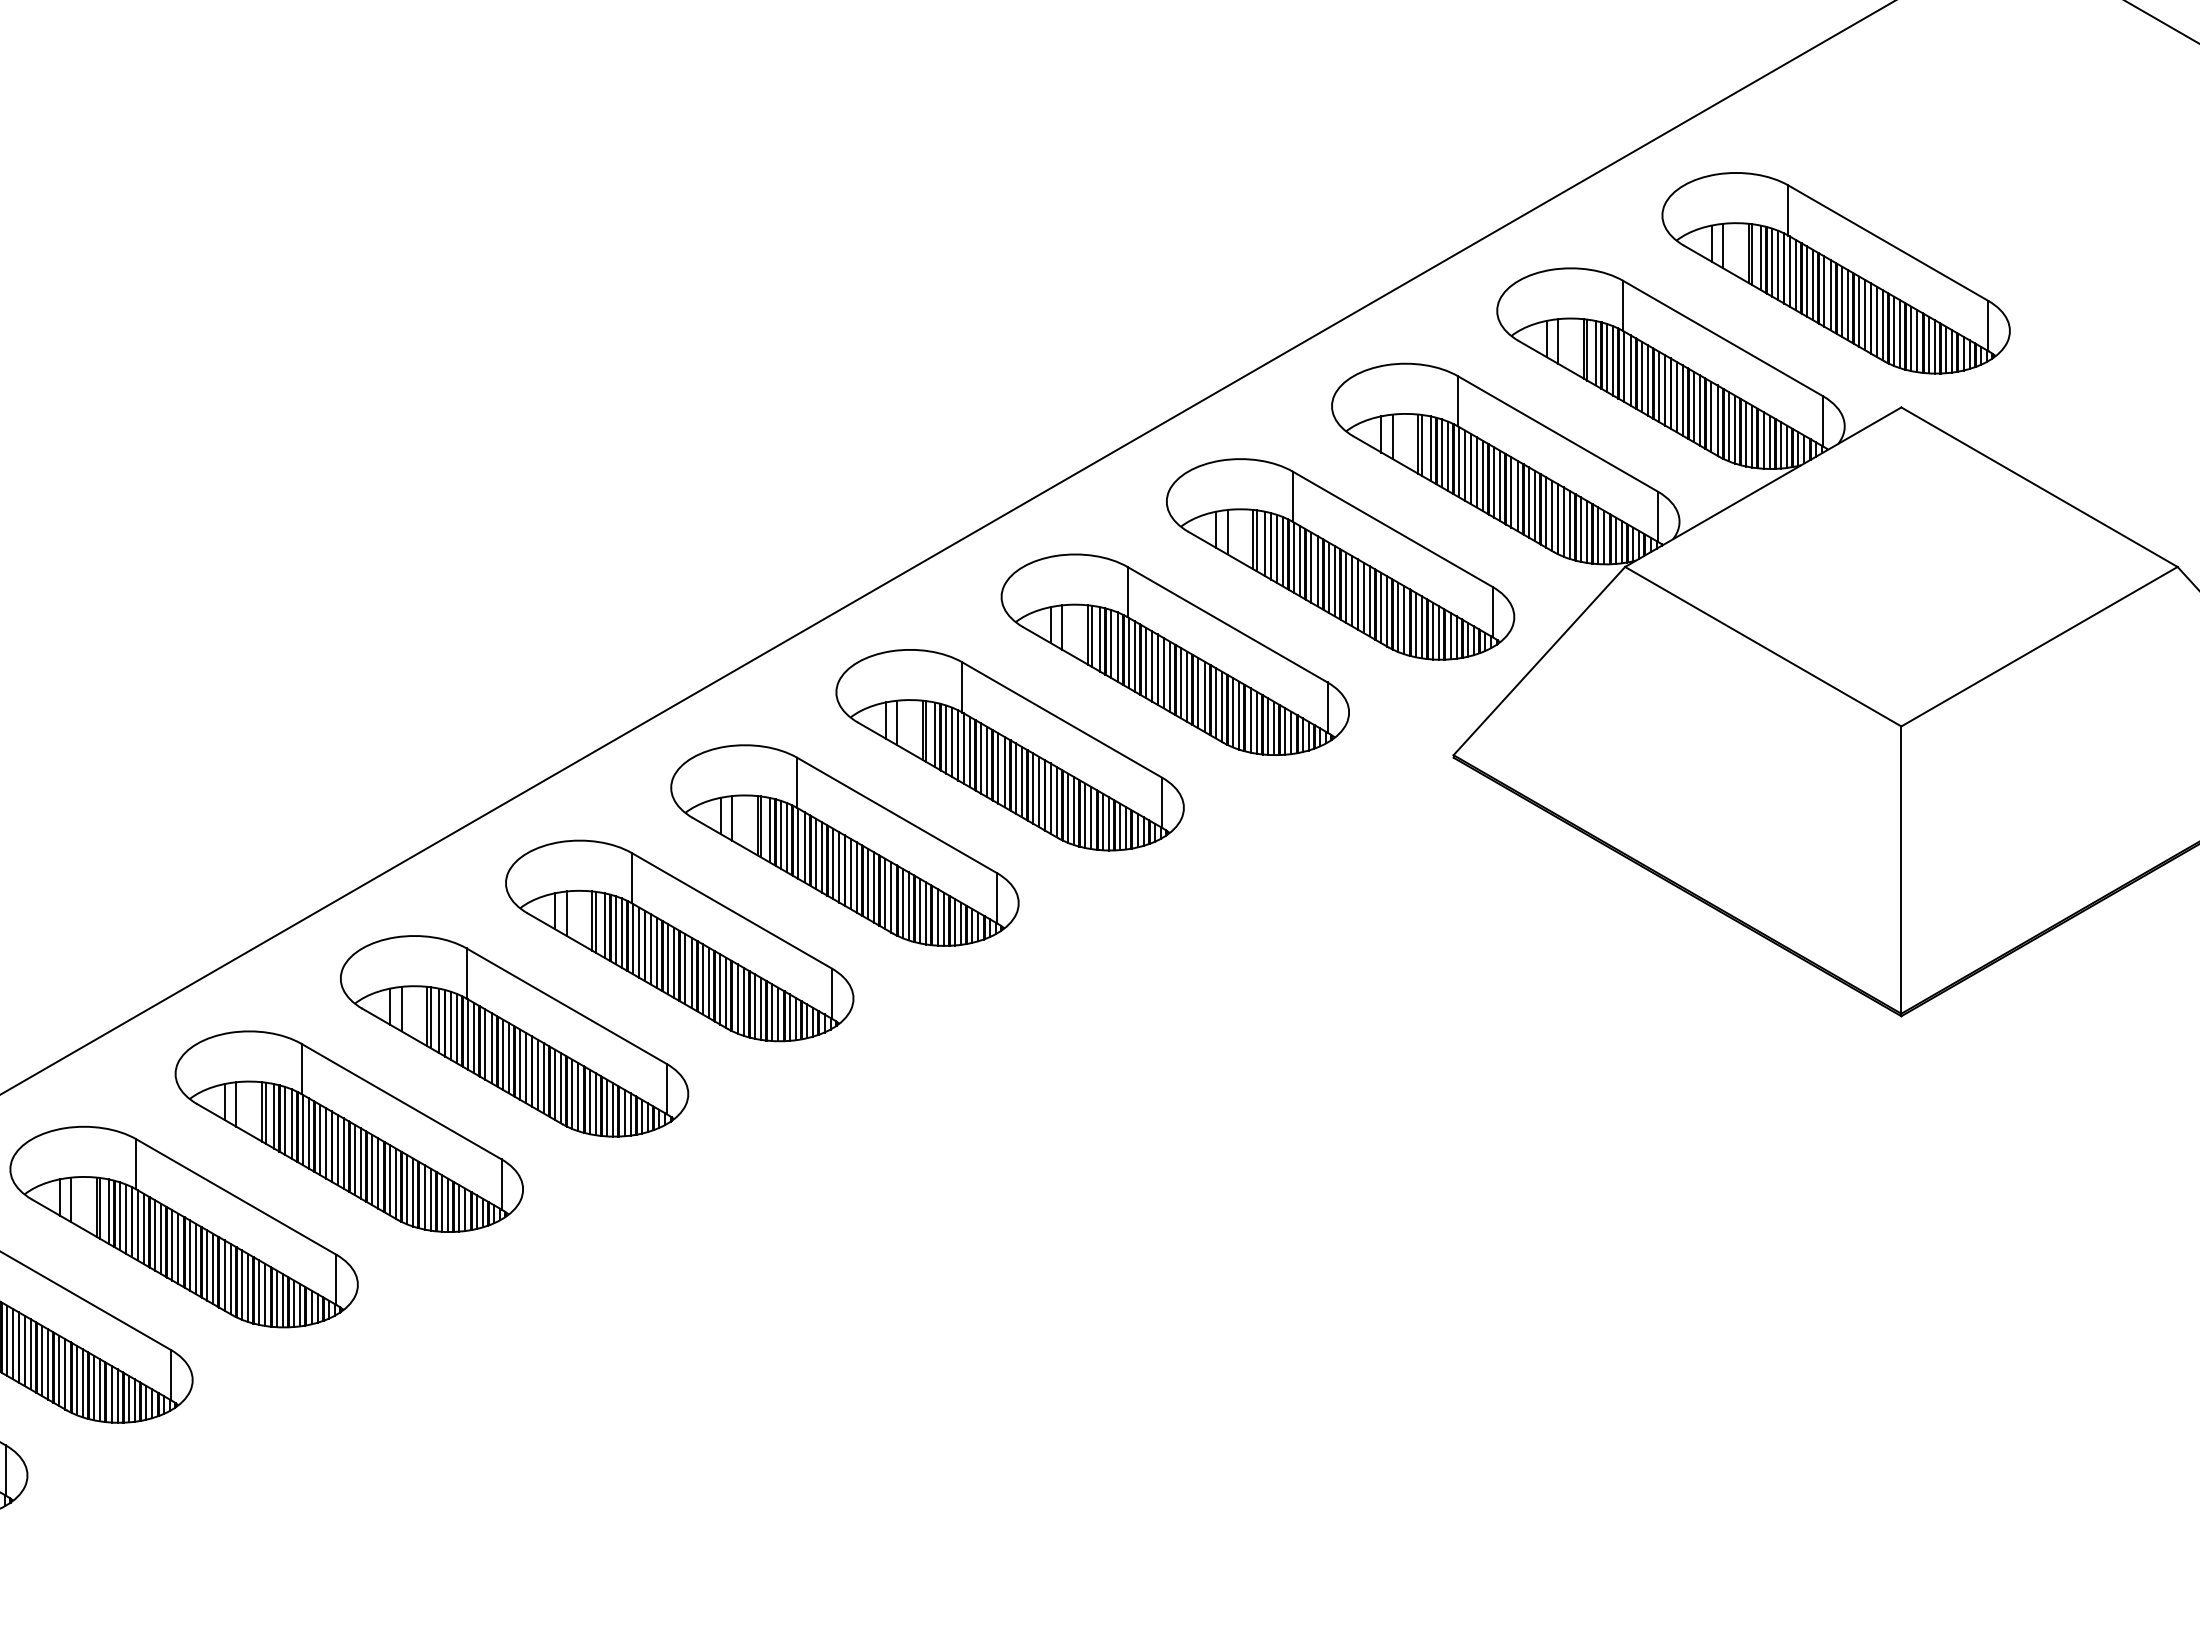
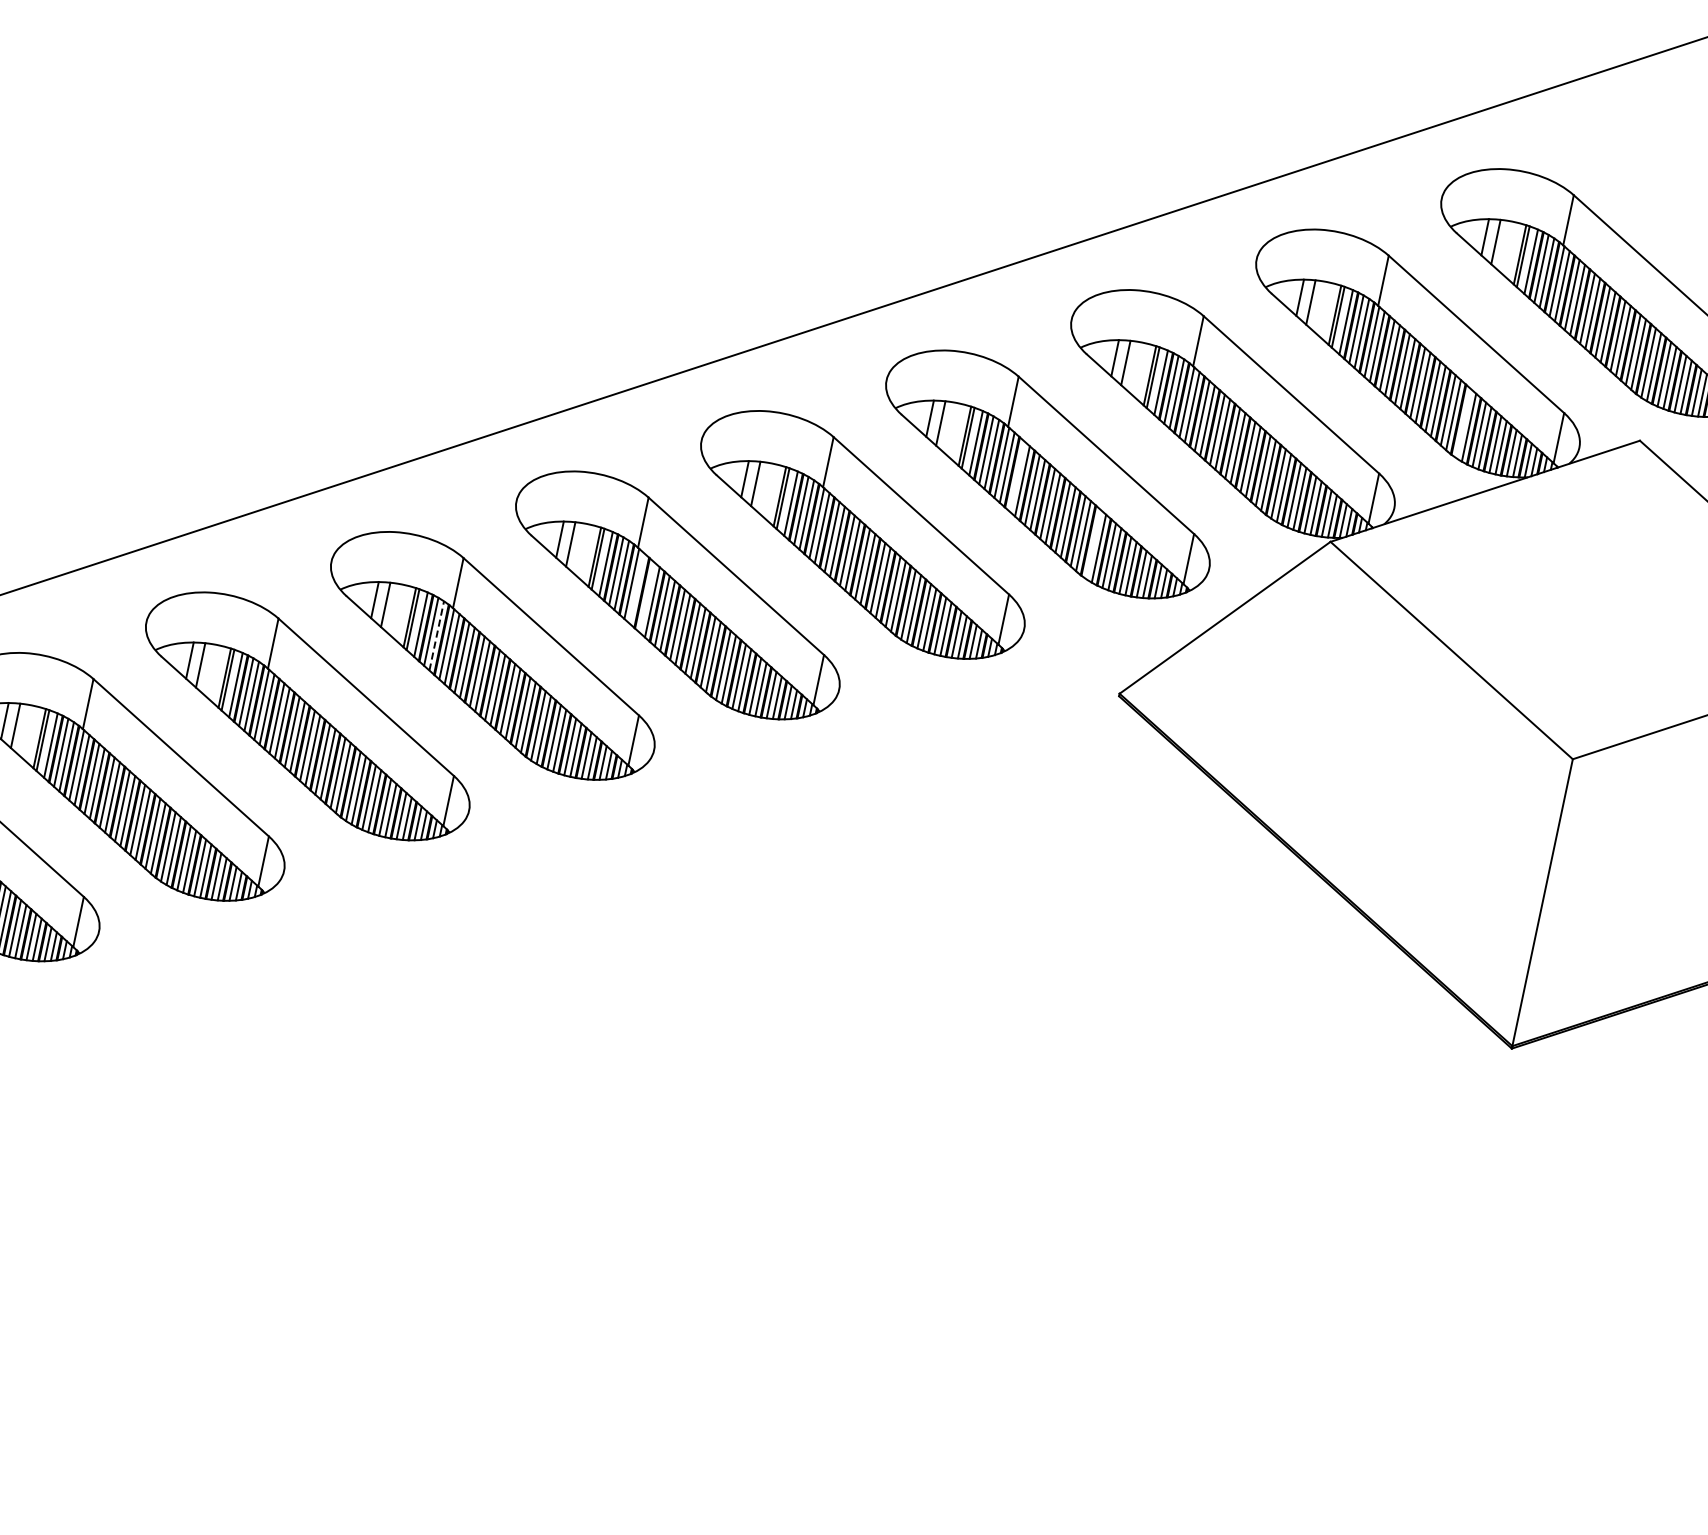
line: (1728, 426) -> (1463, 423), removed
line: (1311, 567) -> (1017, 476), removed
line: (1398, 617) -> (1093, 544), removed
line: (969, 751) -> (637, 588), removed
line: (981, 758) -> (647, 597), removed
line: (787, 837) -> (437, 635), solid -> dashed

